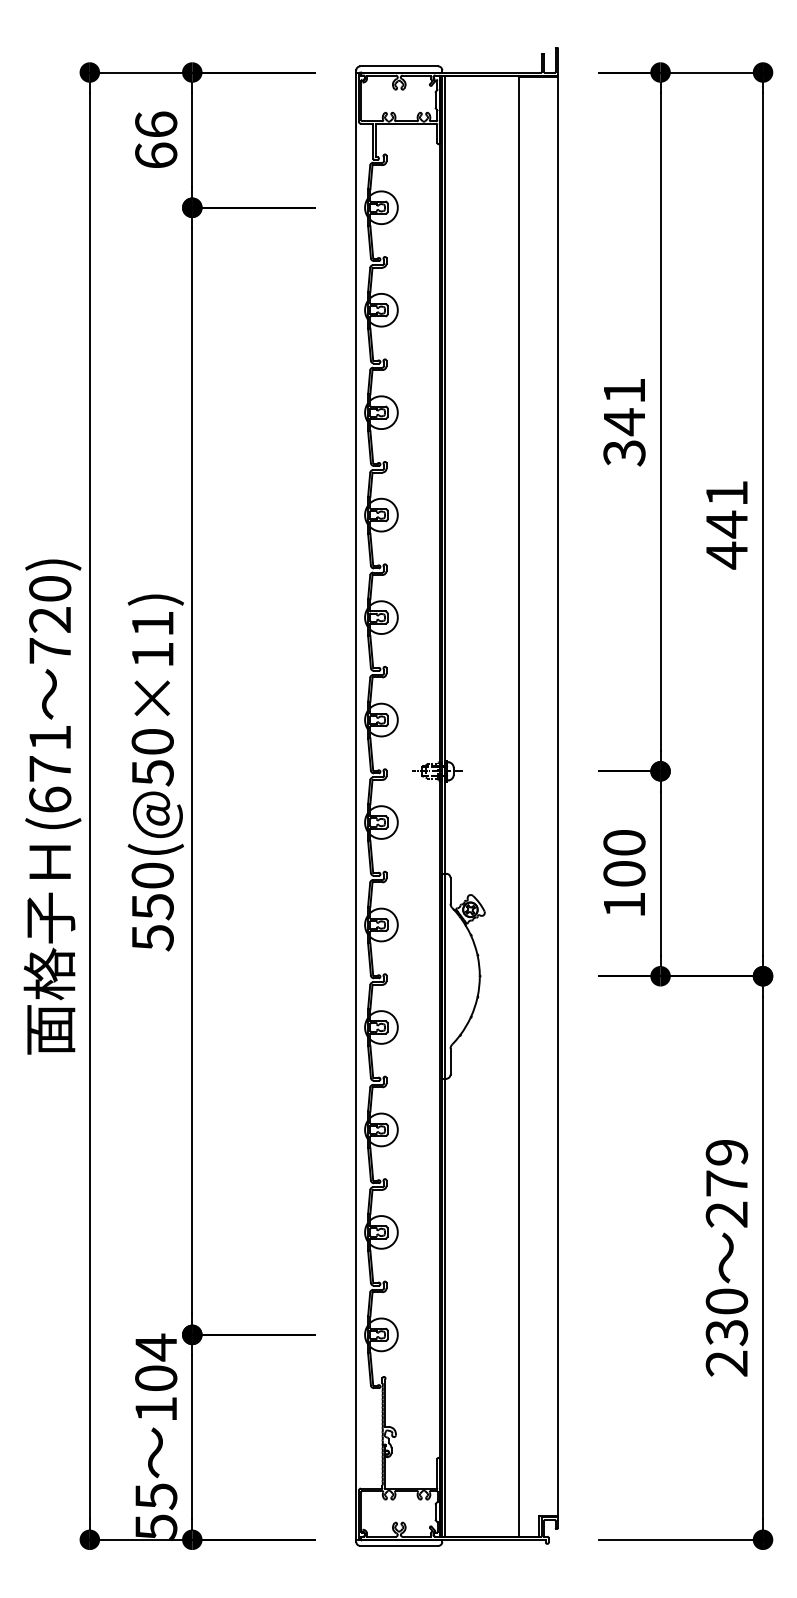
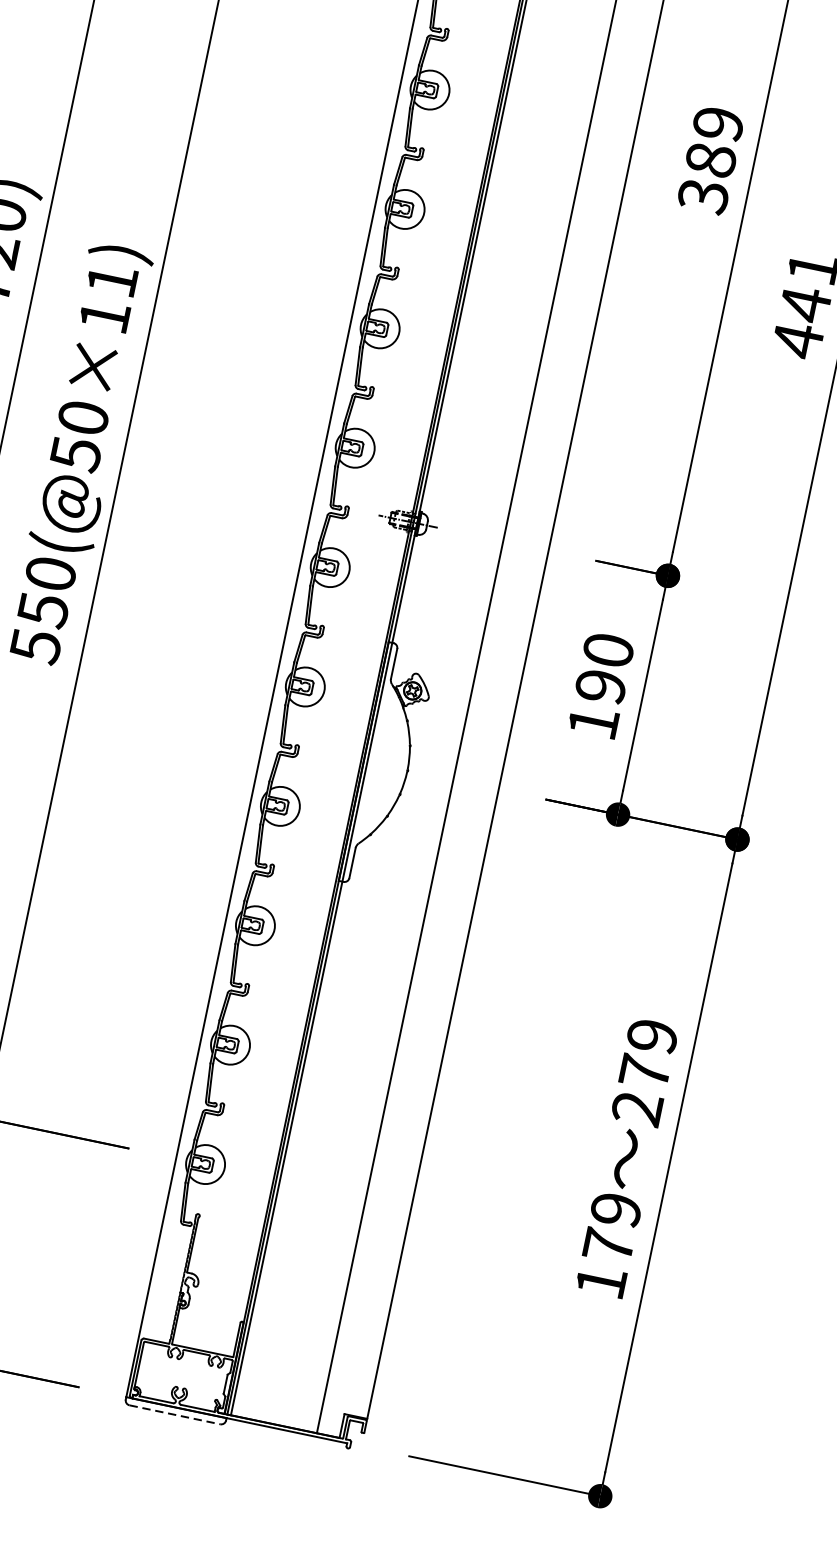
text: (624, 407) -> (714, 143), 341 -> 389
text: (624, 873) -> (601, 686), 100 -> 190
text: (726, 1332) -> (608, 1245), 230 -> 179
line: (399, 1545) -> (175, 1414), solid -> dashed

